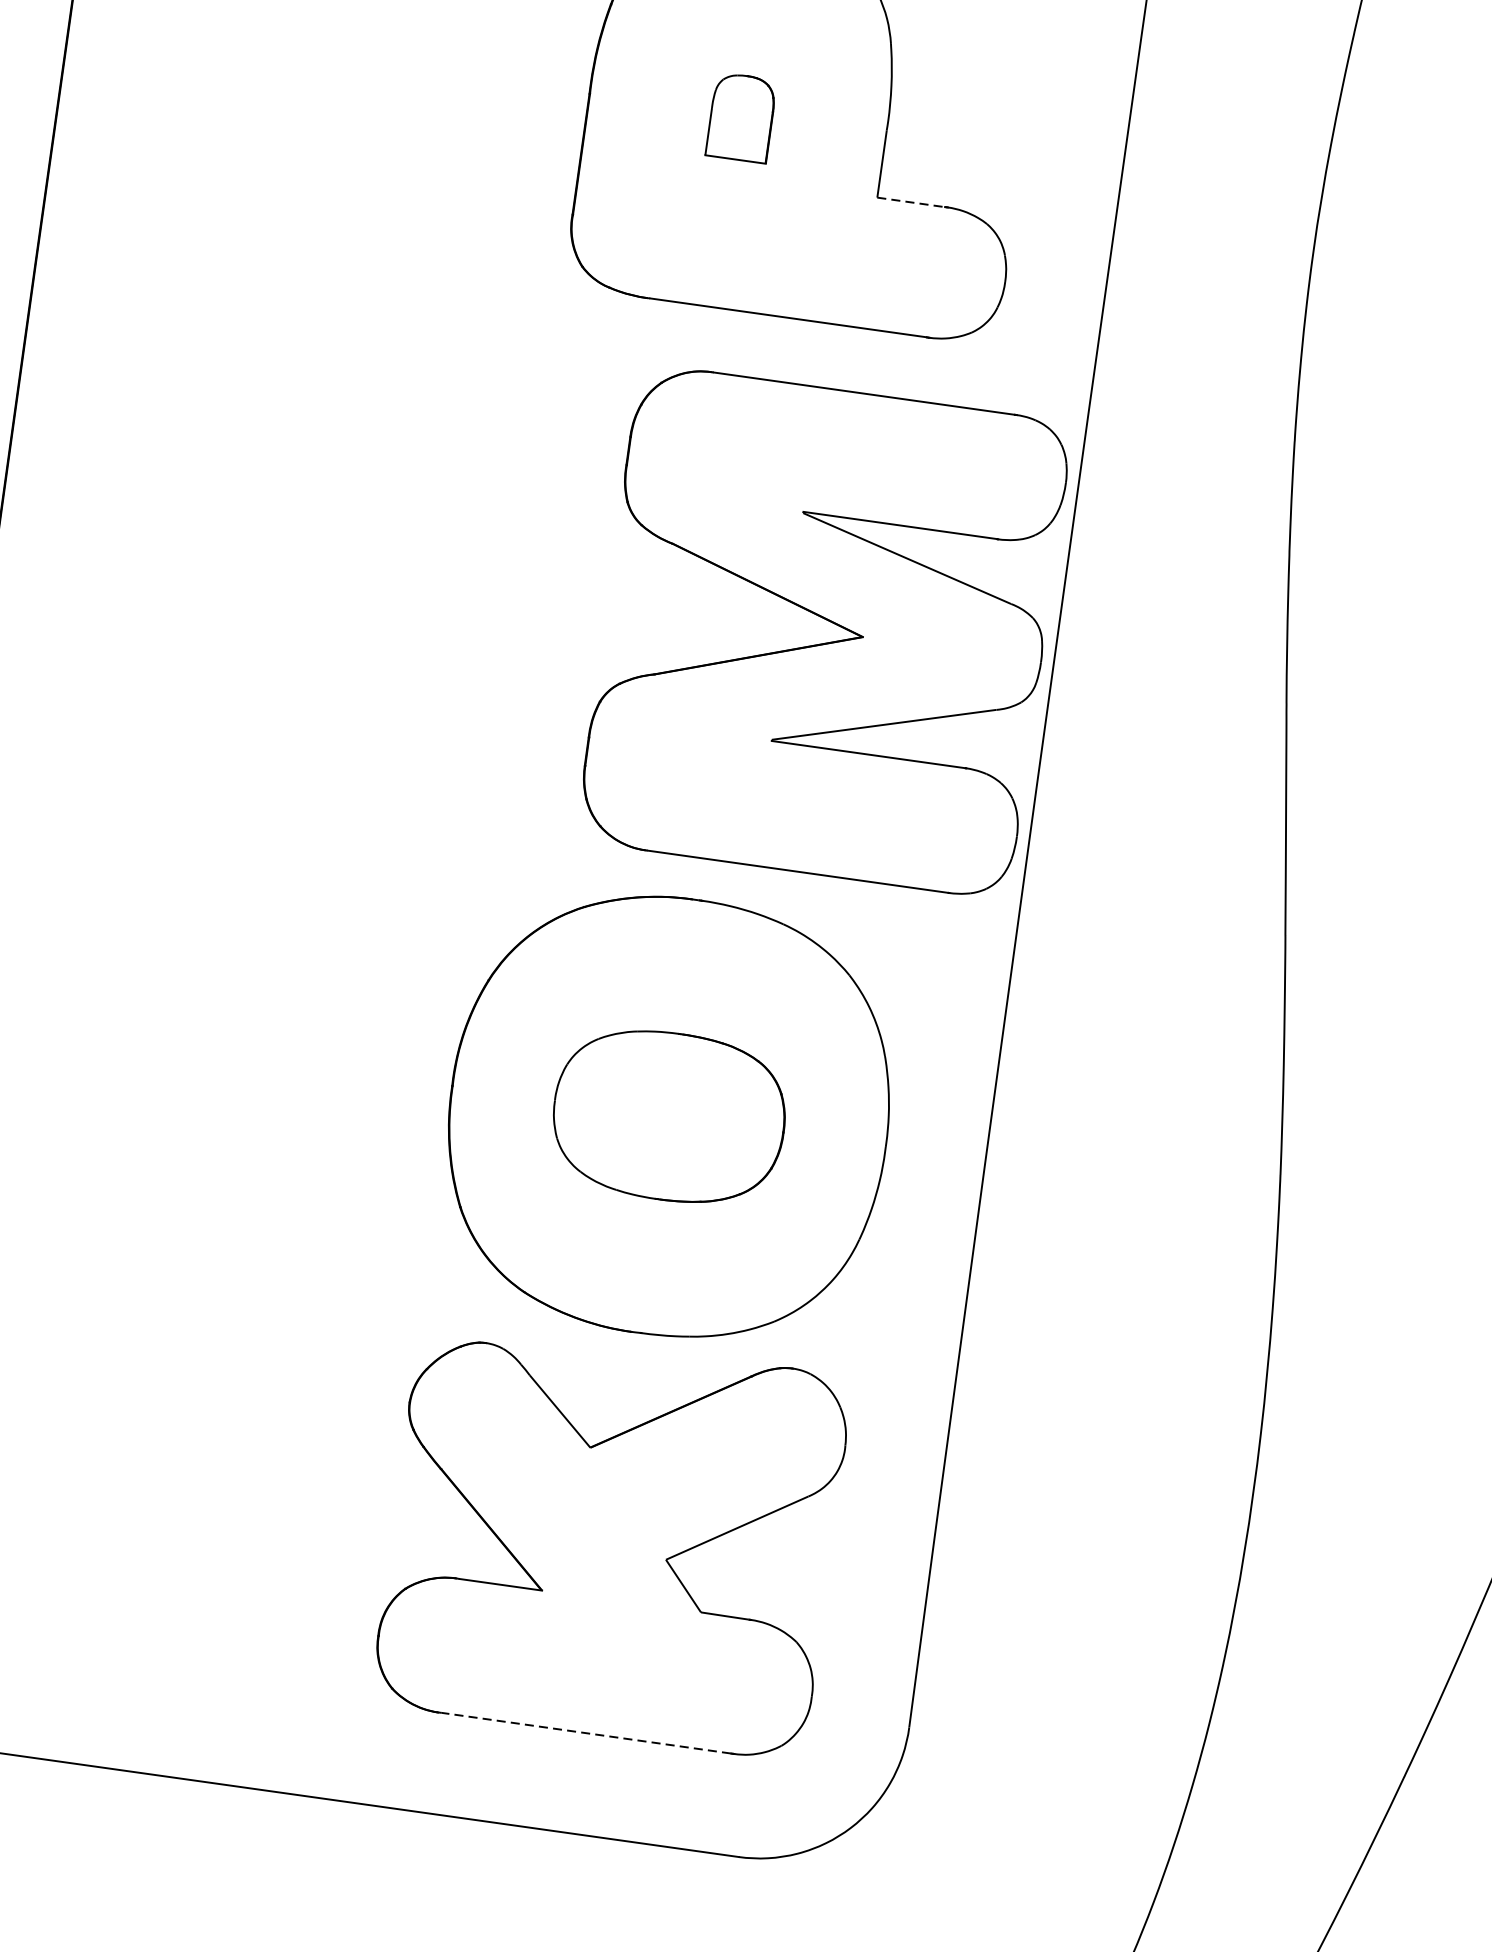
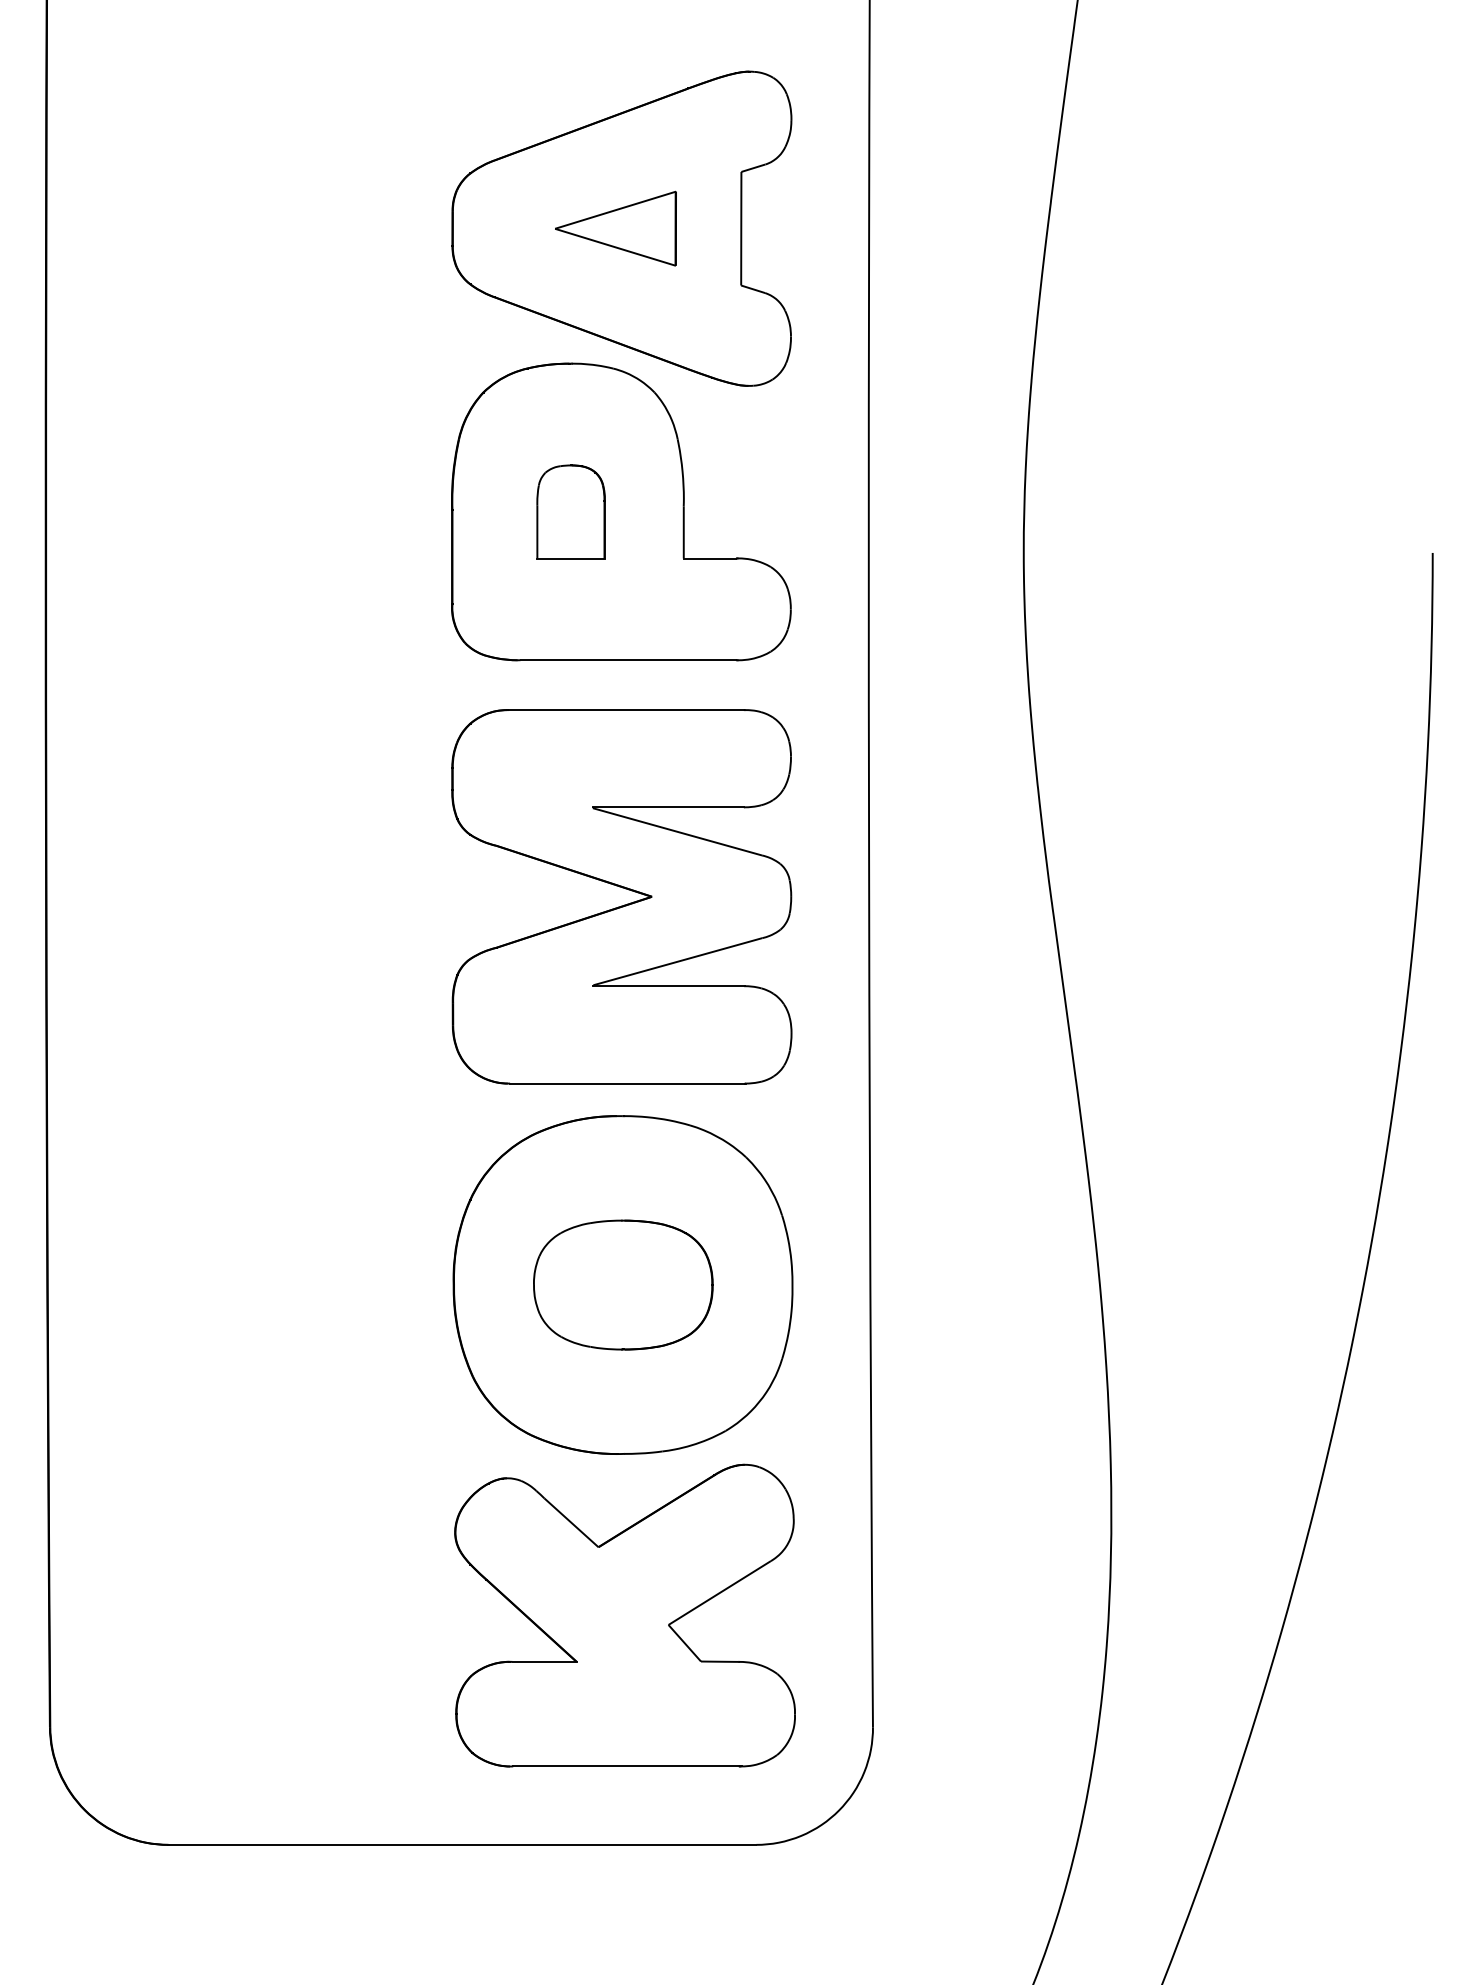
part: (740, 117) -> (570, 511), size x1.43
line: (911, 202) -> (710, 558), dashed -> solid
part: (826, 621) -> (622, 888), moved
line: (586, 1733) -> (626, 1766), dashed -> solid

